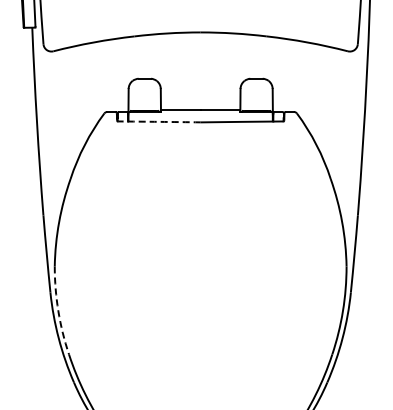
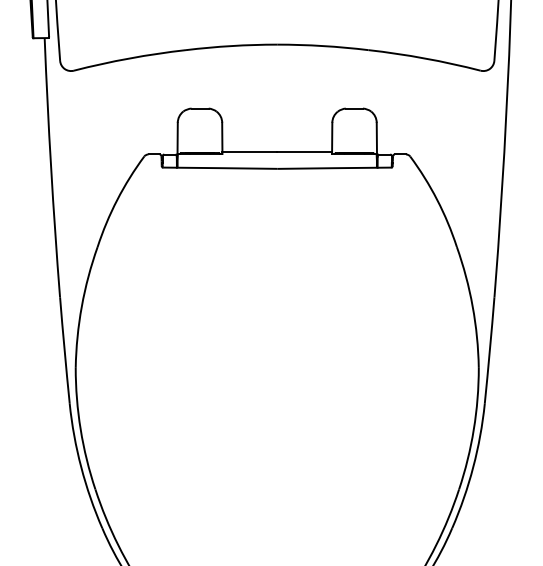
arc: (159, 121) -> (220, 167), dashed -> solid
arc: (58, 311) -> (80, 430), dashed -> solid

